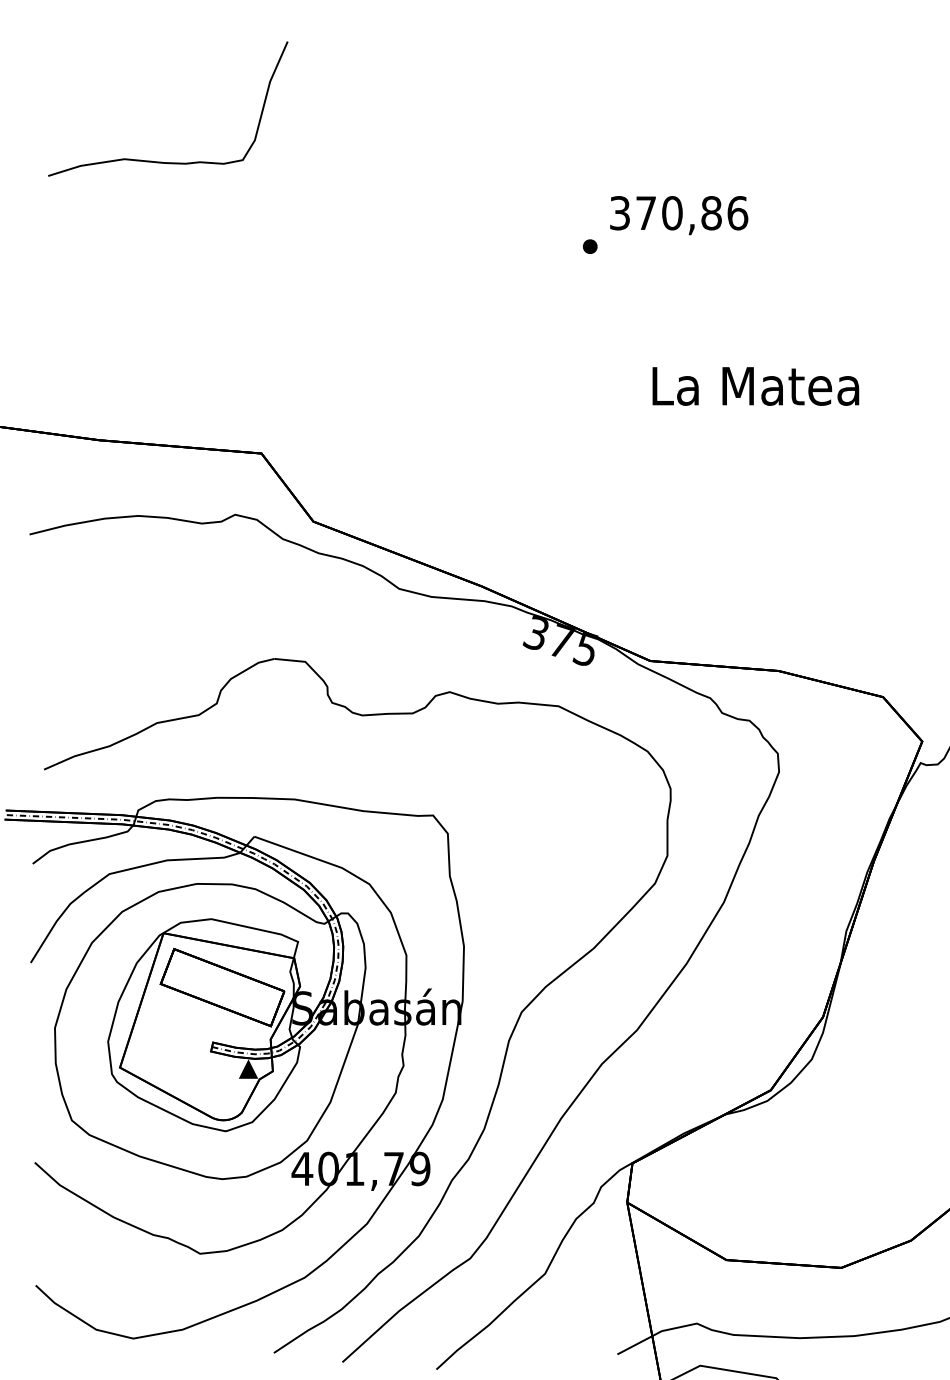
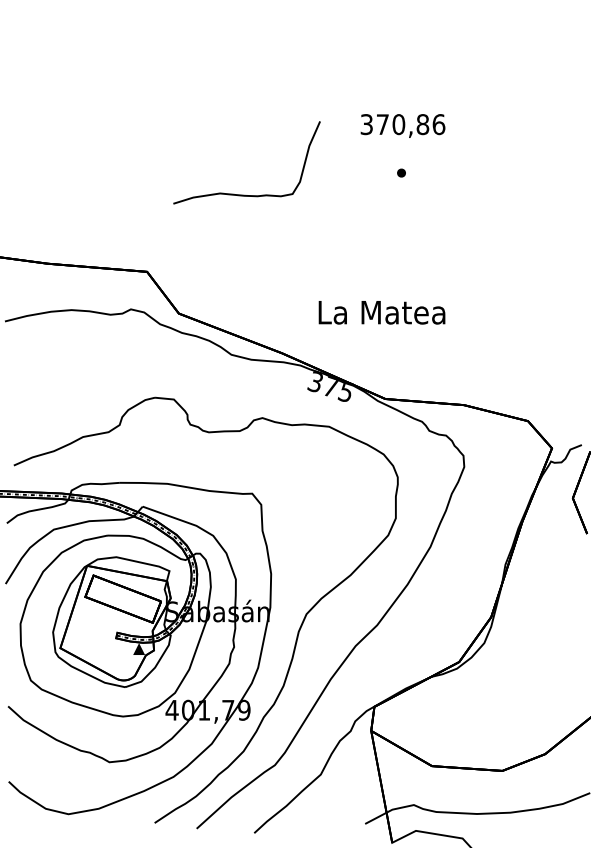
curve: (164, 160) -> (244, 194), moved
part: (590, 245) -> (401, 172), moved
text: (754, 386) -> (381, 312), moved

